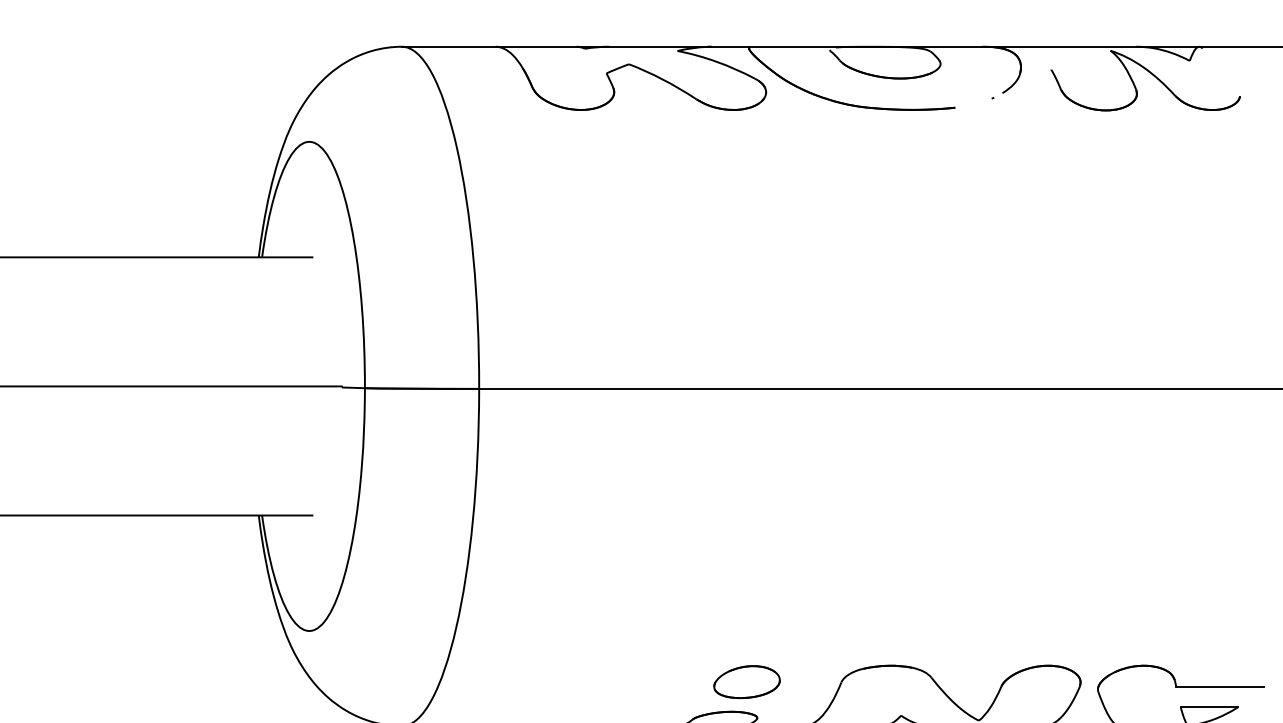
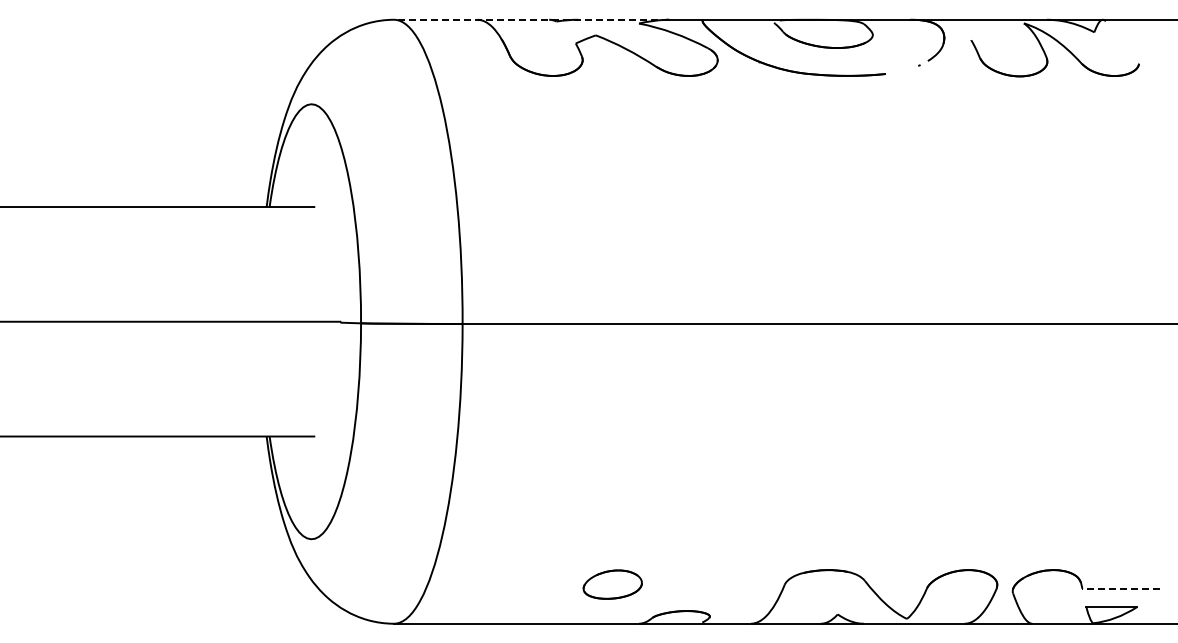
line: (556, 46) -> (531, 19), solid -> dashed
part: (746, 681) -> (612, 584), moved
line: (1219, 686) -> (1120, 588), solid -> dashed

